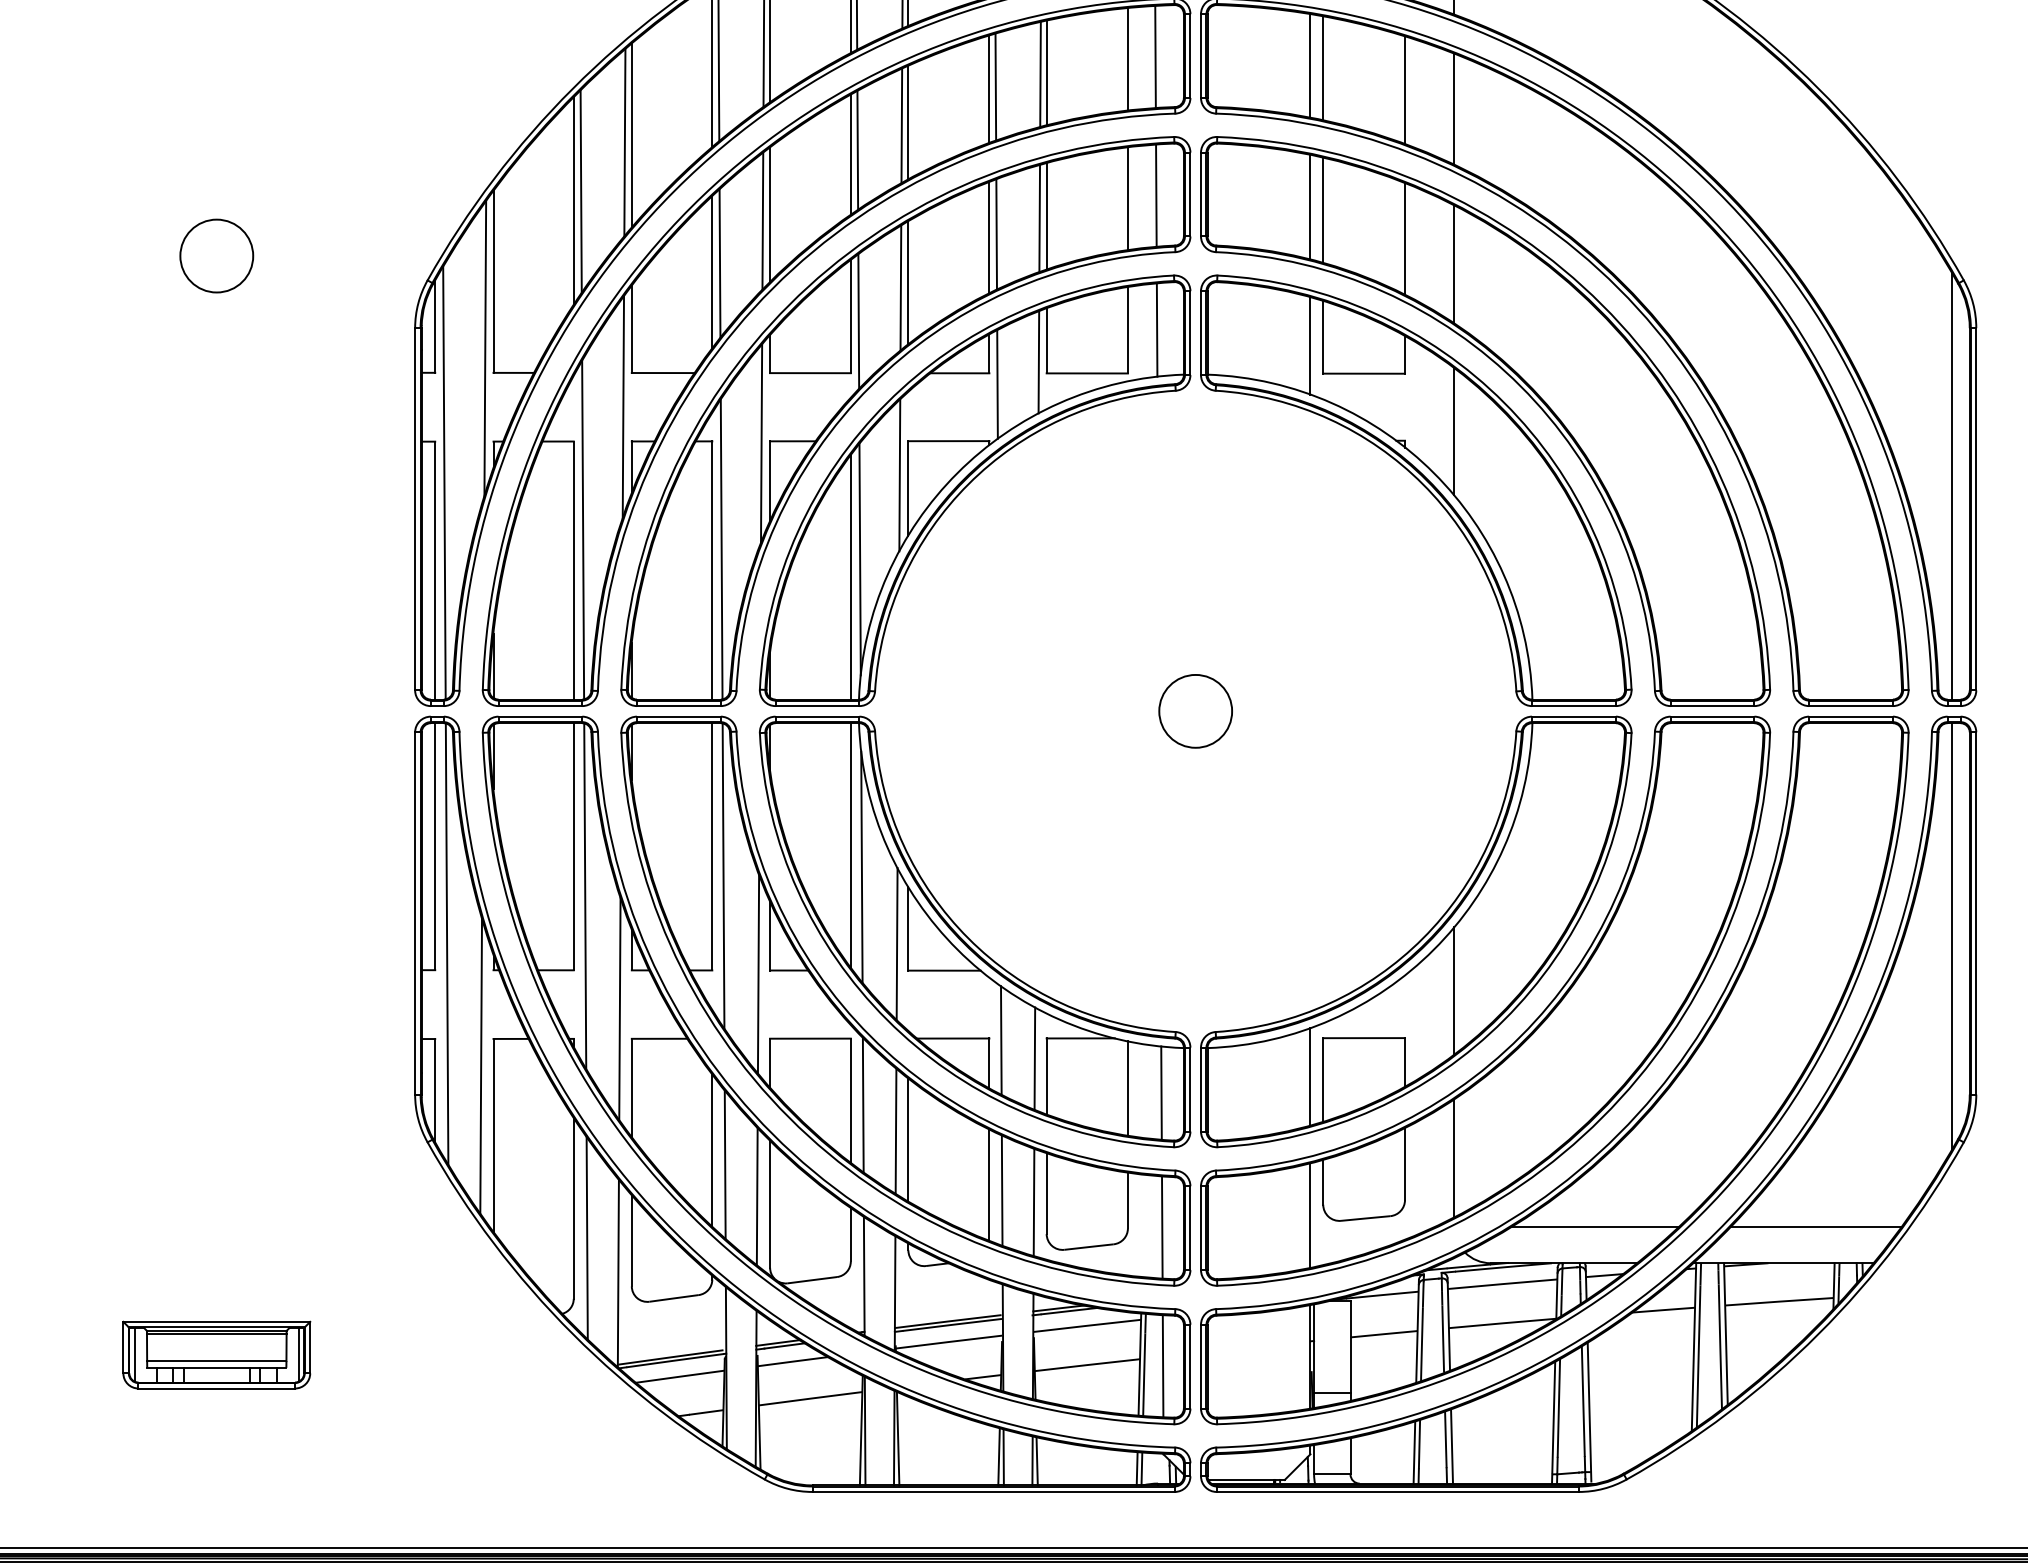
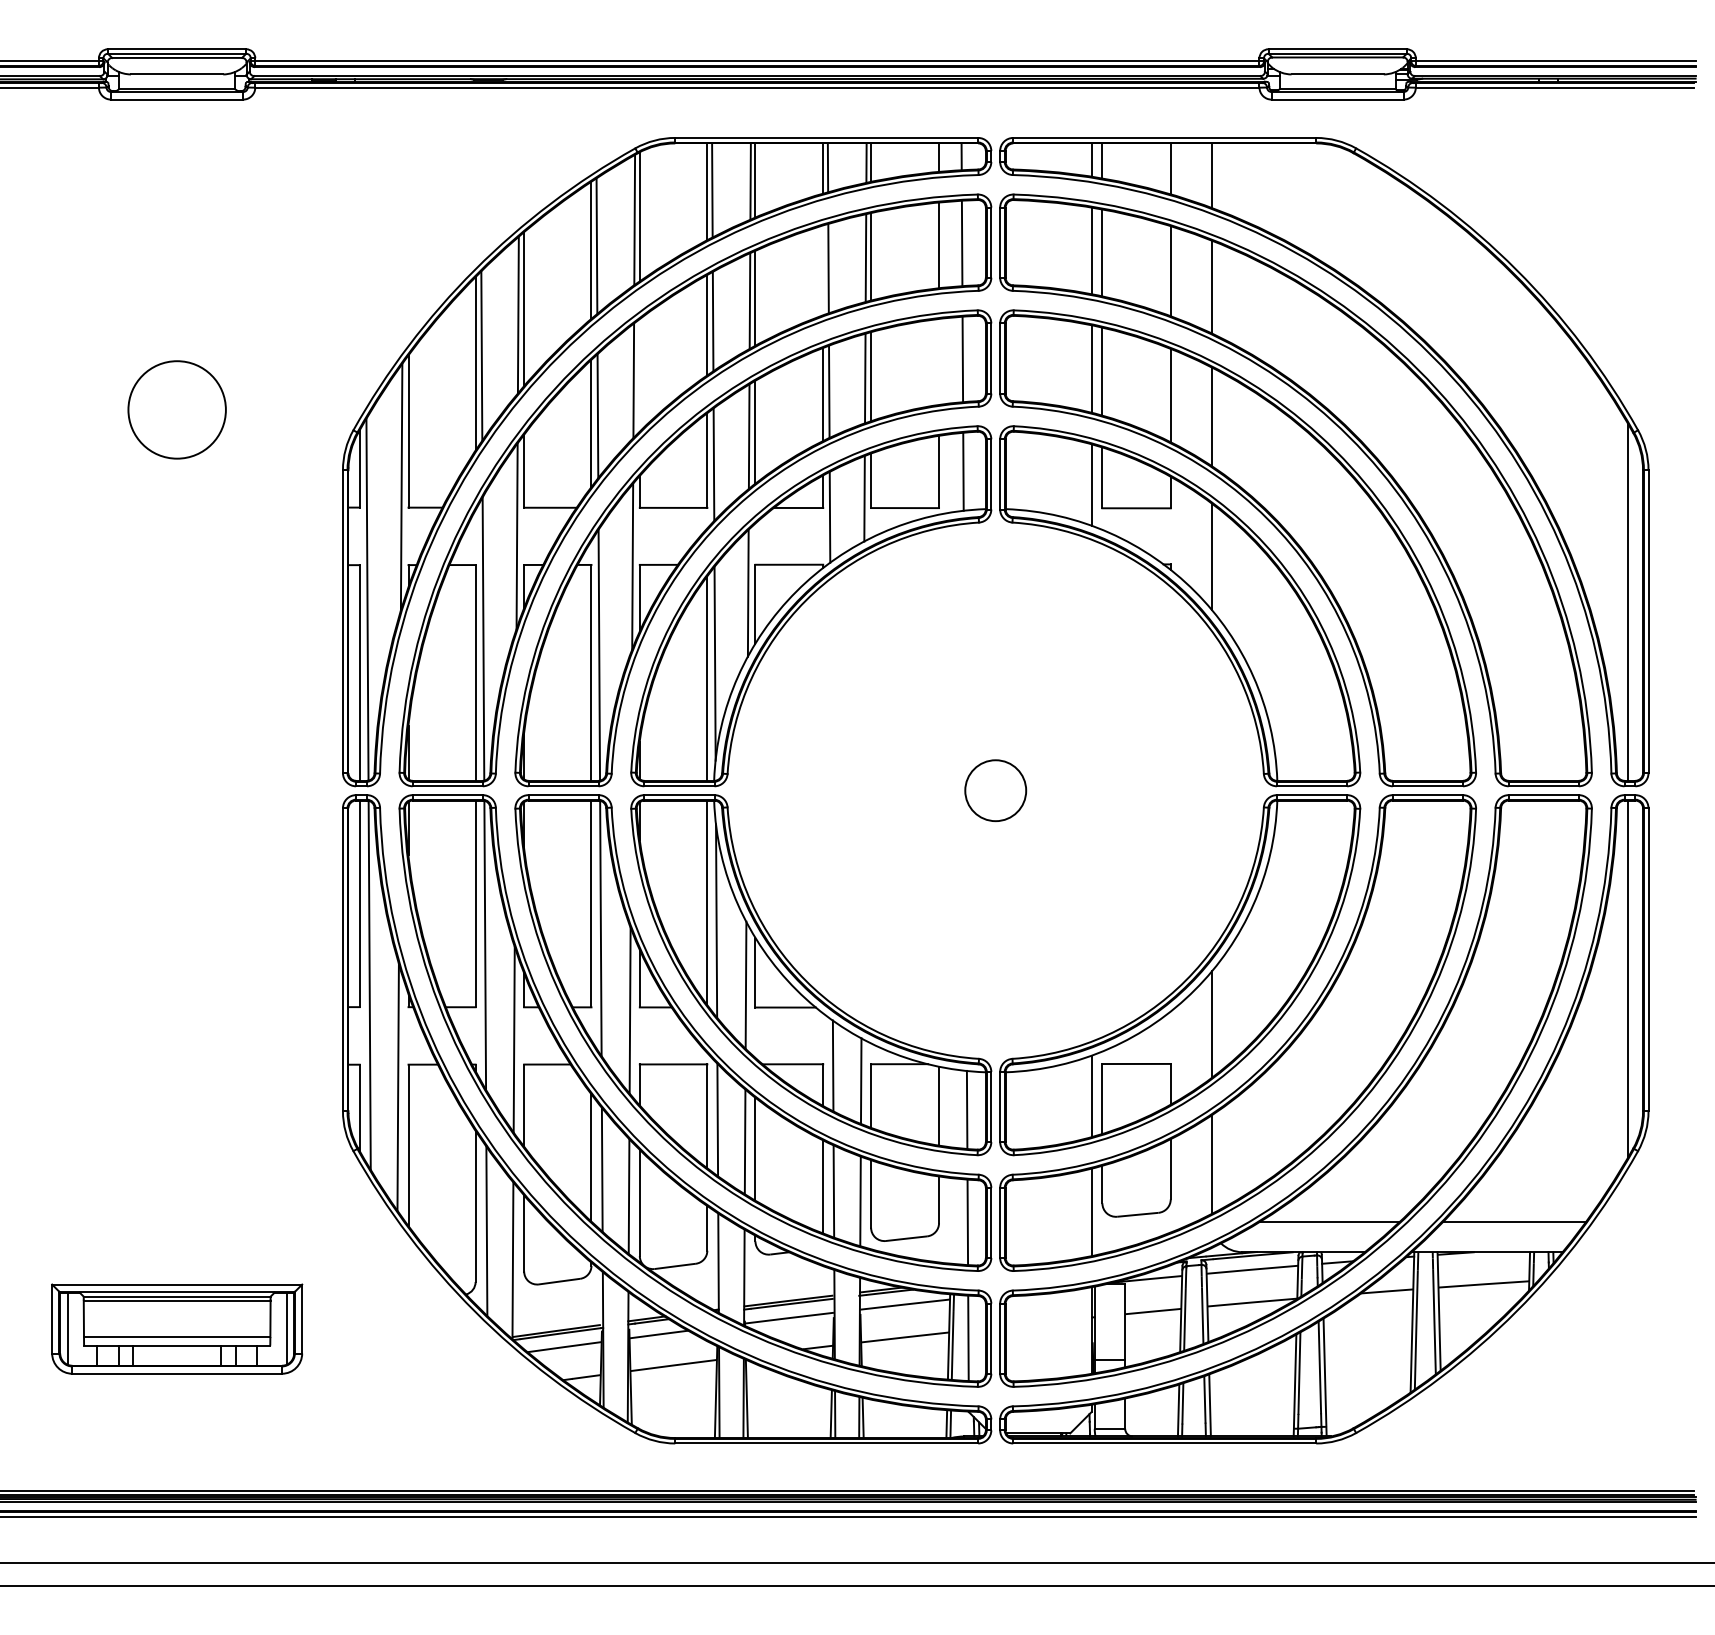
line: (989, 89) -> (823, 270), removed
line: (1128, 199) -> (939, 362), removed
line: (769, 214) -> (639, 375), removed
circle: (216, 255) -> (176, 409), size x1.6
part: (216, 1354) -> (176, 1328), size x1.6

